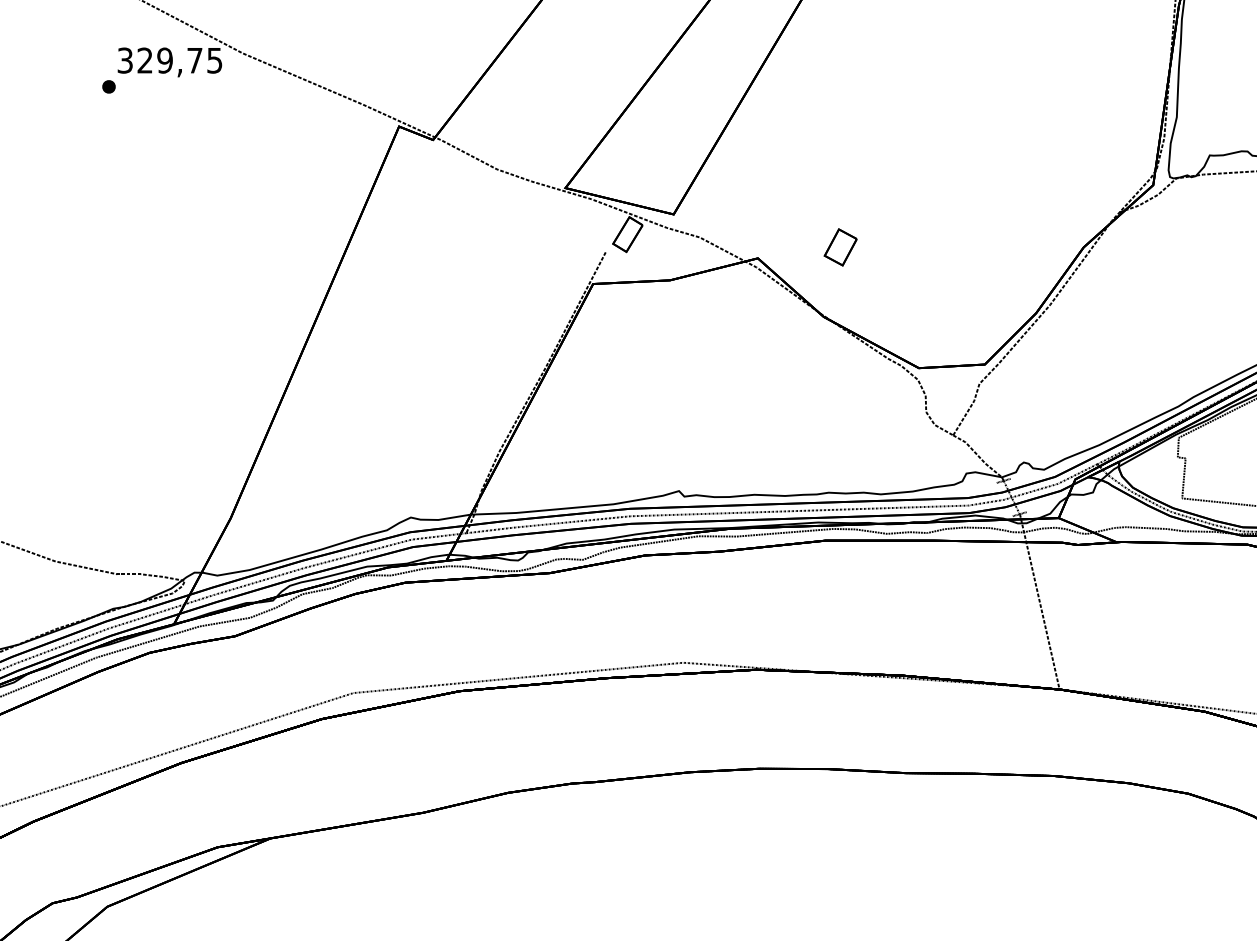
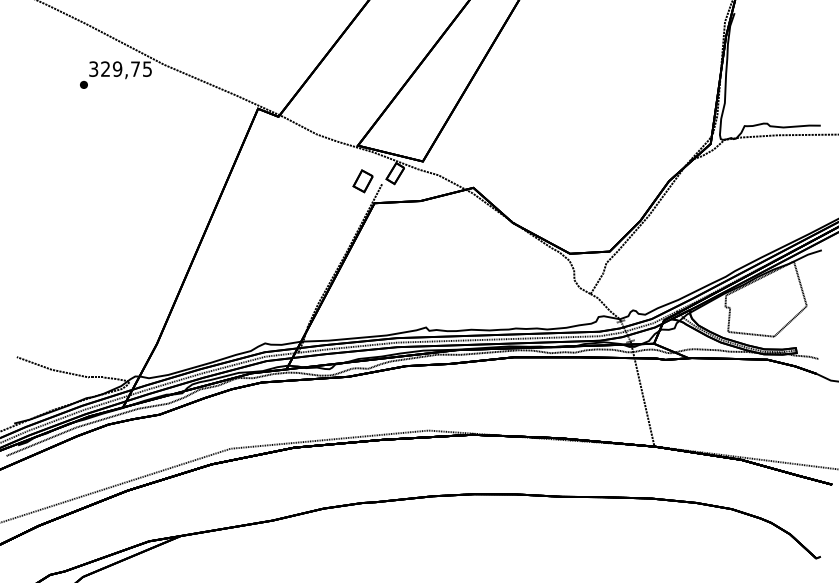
part: (839, 247) -> (362, 181), moved

